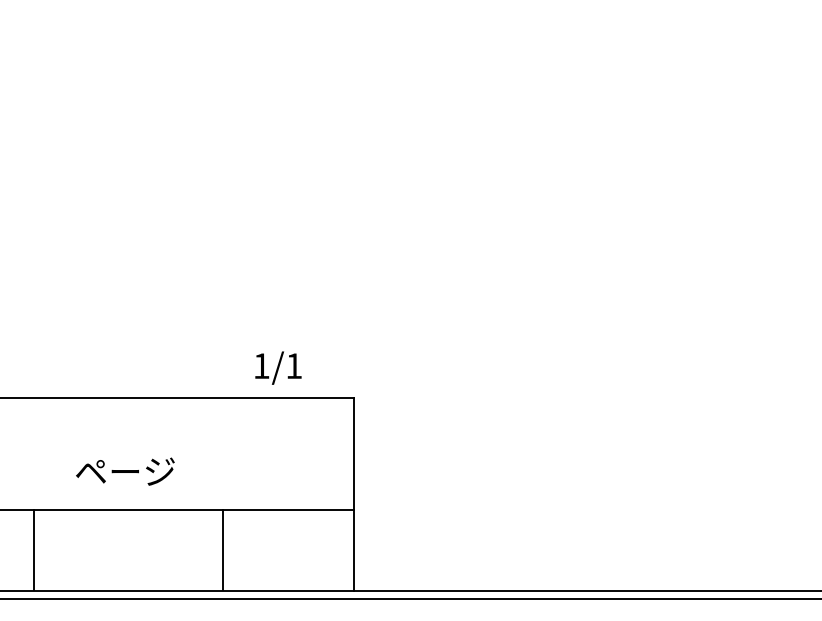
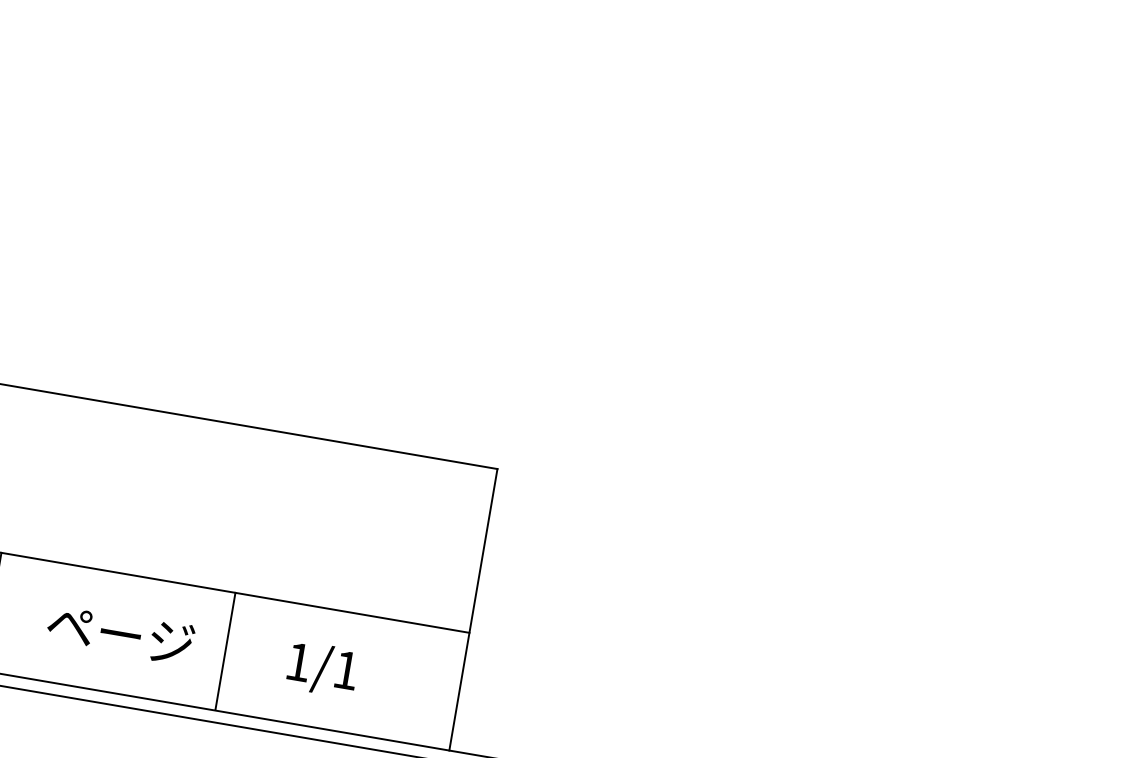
text: (278, 367) -> (322, 668), moved
text: (125, 471) -> (120, 633), moved
line: (222, 550) -> (224, 651), moved

